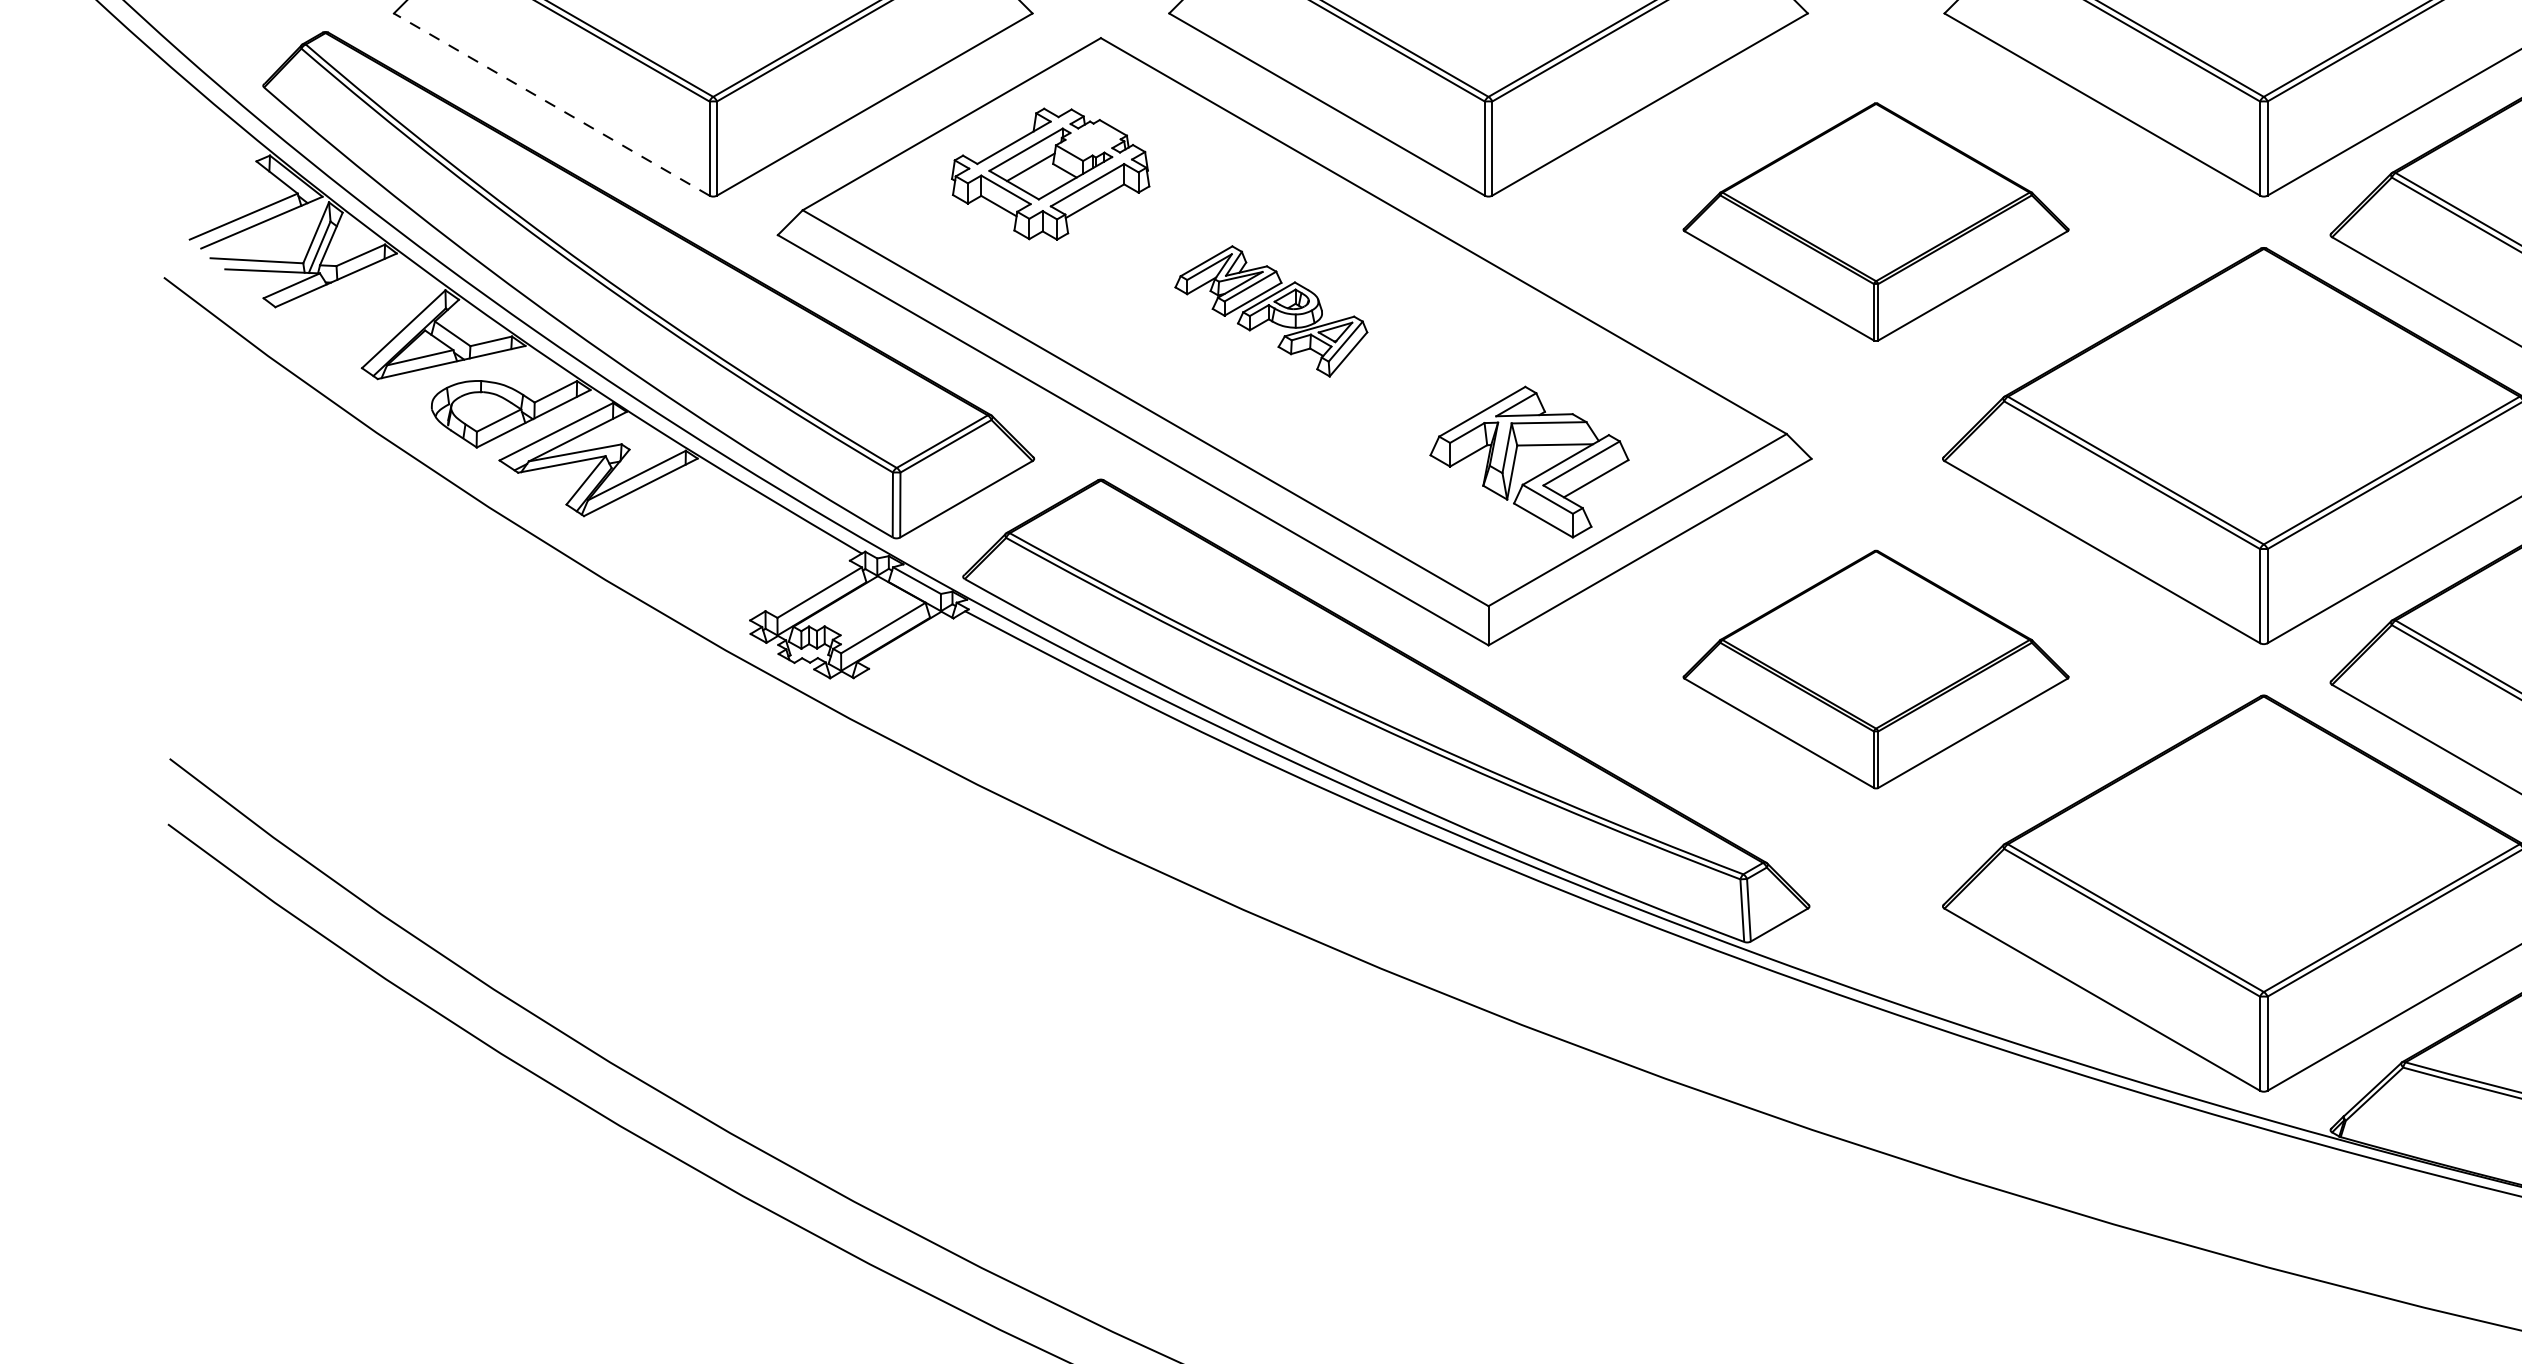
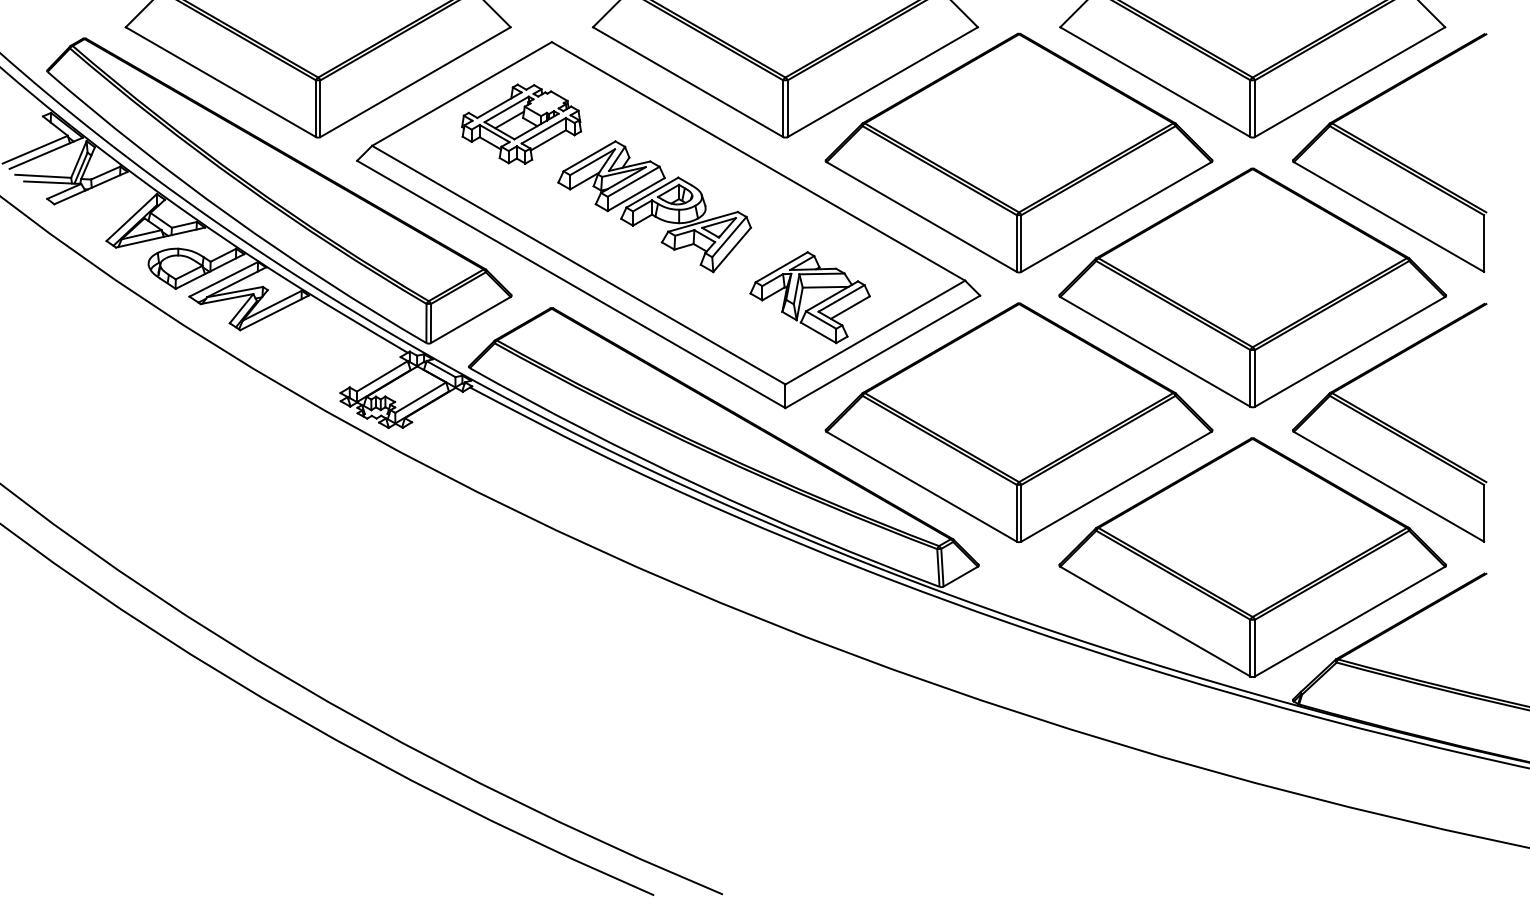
line: (551, 105) -> (220, 82), dashed -> solid
part: (1875, 221) -> (1018, 152), size x1.67
part: (1271, 310) -> (654, 206), size x1.67
part: (1875, 669) -> (1018, 422), size x1.67

